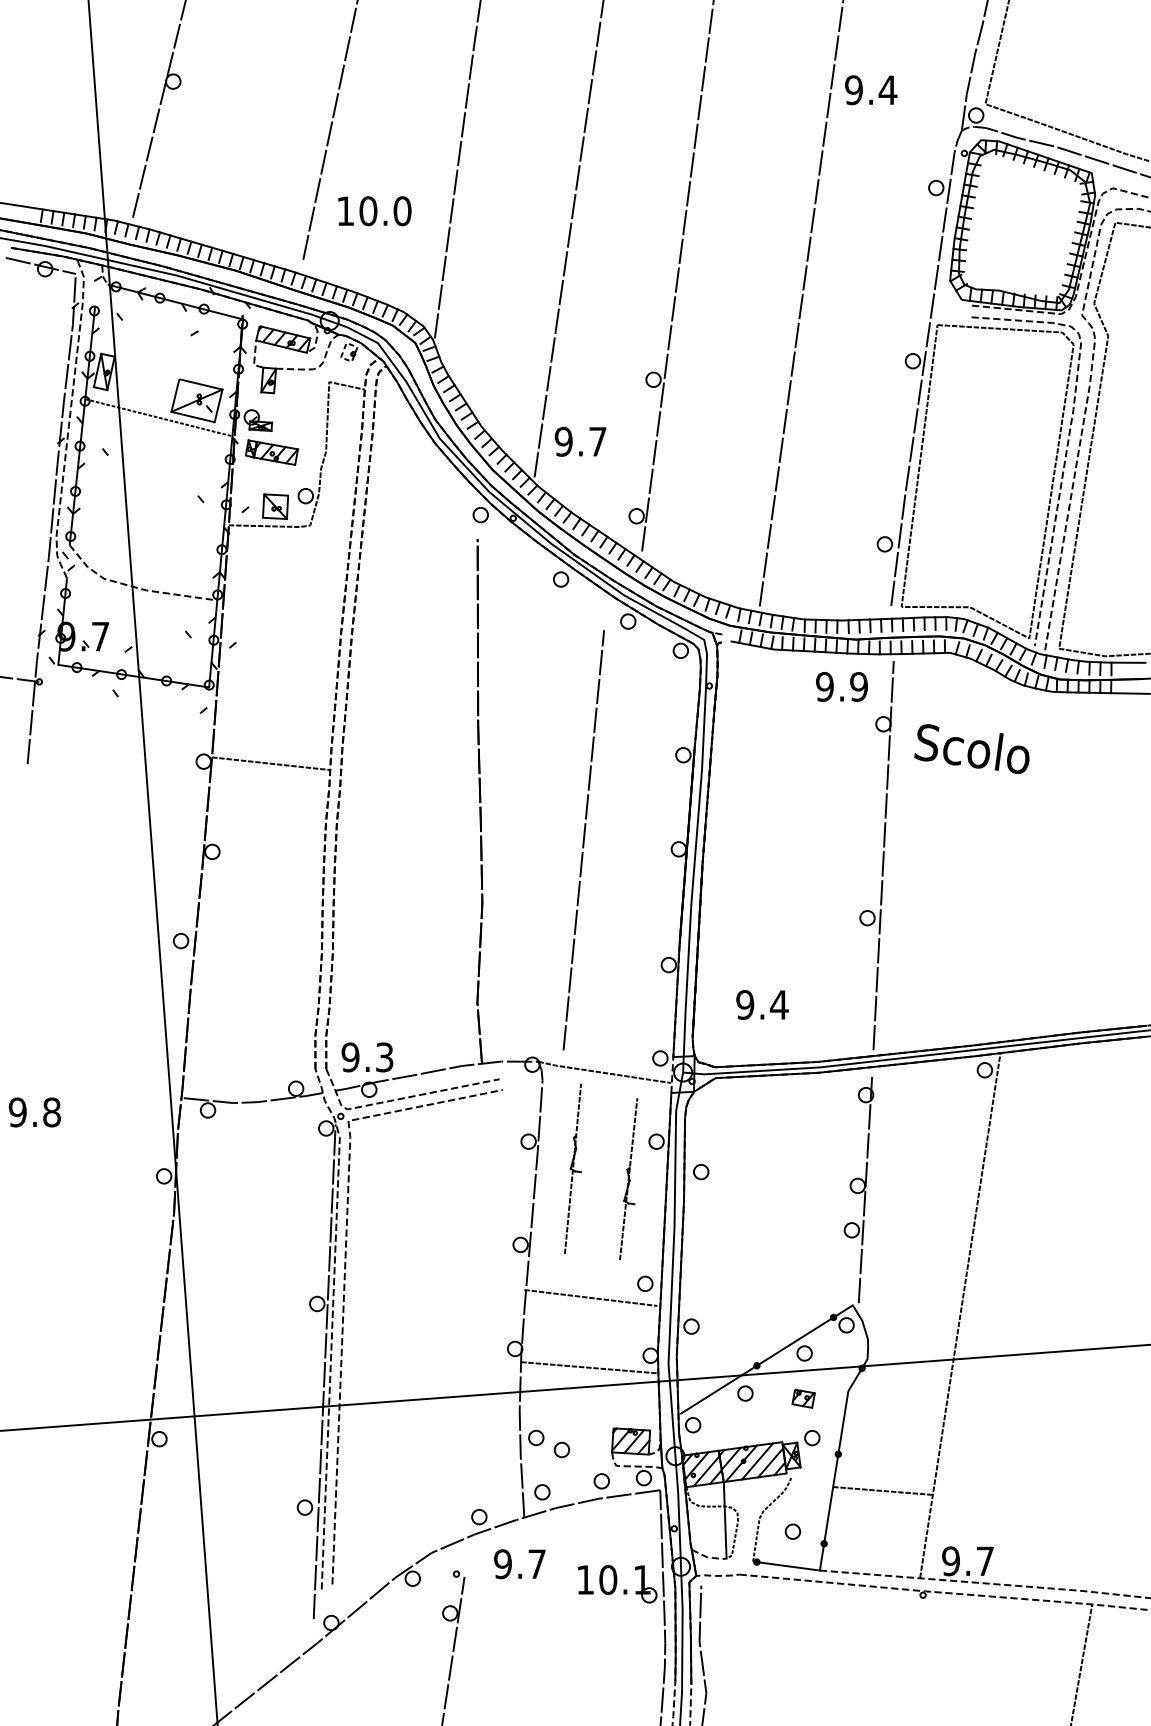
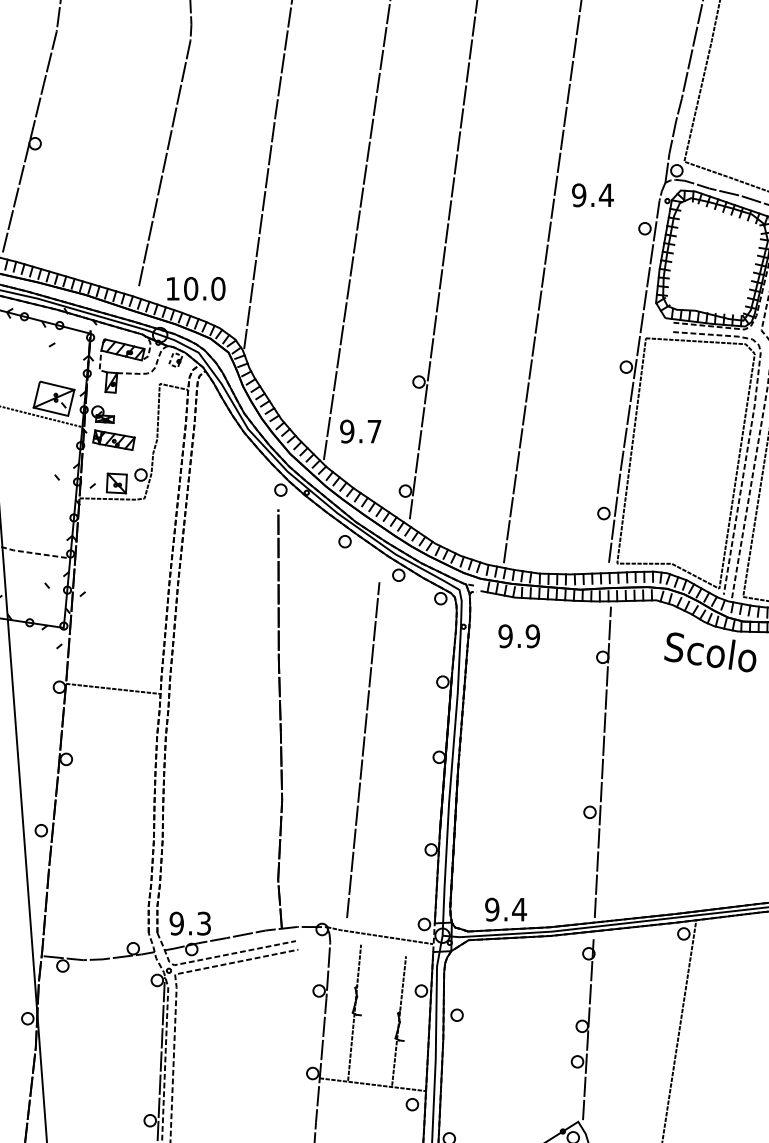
text: (871, 90) -> (593, 195), moved
text: (374, 211) -> (195, 289), moved
text: (841, 686) -> (518, 635), moved
text: (971, 748) -> (709, 651), moved
text: (762, 1004) -> (506, 909), moved
line: (590, 1297) -> (372, 1084), moved

